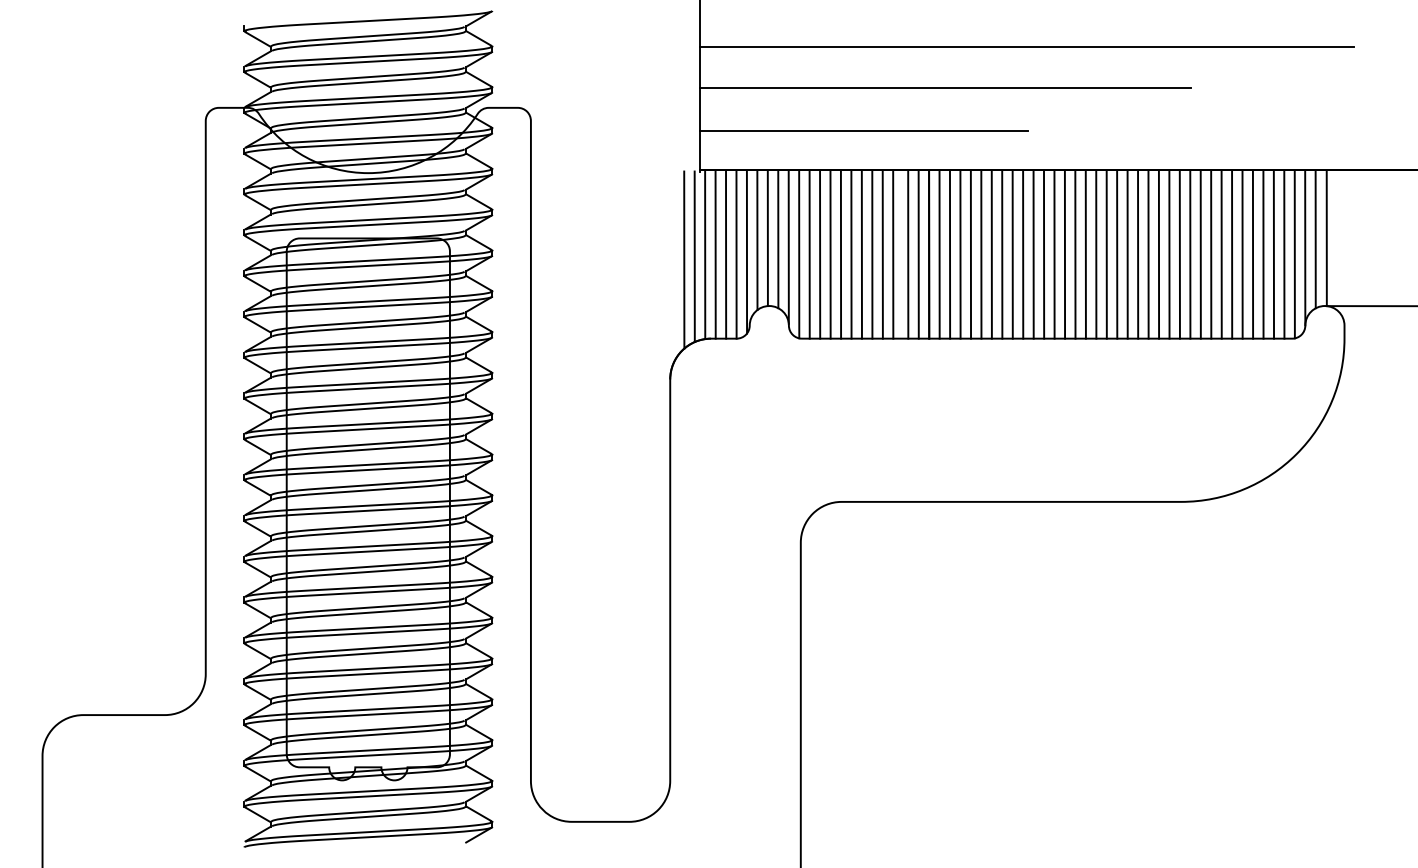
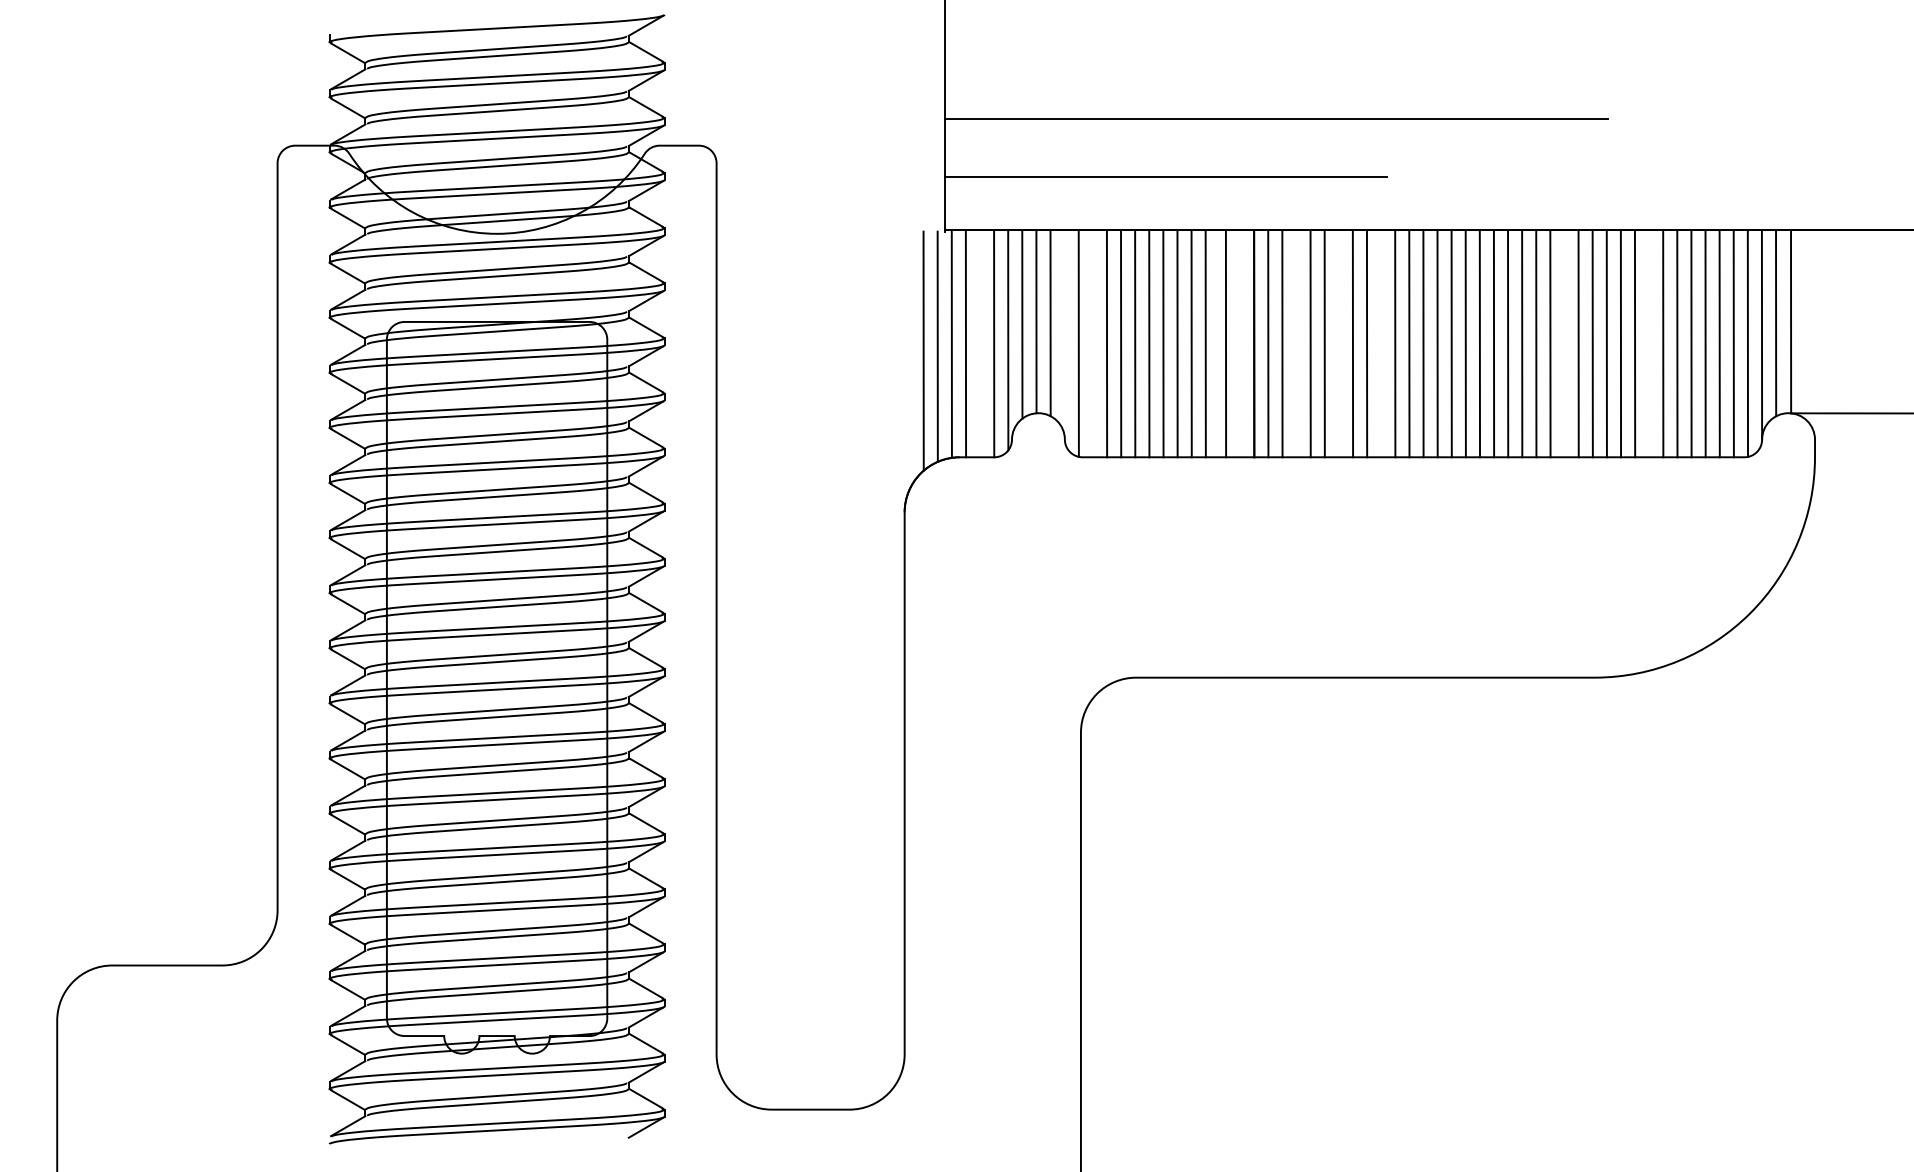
line: (1027, 47) -> (1387, 64), removed
line: (788, 247) -> (1064, 334), removed
line: (726, 254) -> (980, 343), removed
line: (809, 254) -> (1092, 343), removed
line: (918, 254) -> (1239, 343), removed
line: (960, 254) -> (1296, 343), removed
line: (991, 254) -> (1338, 343), removed
line: (1023, 254) -> (1381, 343), removed
line: (1158, 254) -> (1563, 343), removed
line: (1221, 254) -> (1648, 343), removed

